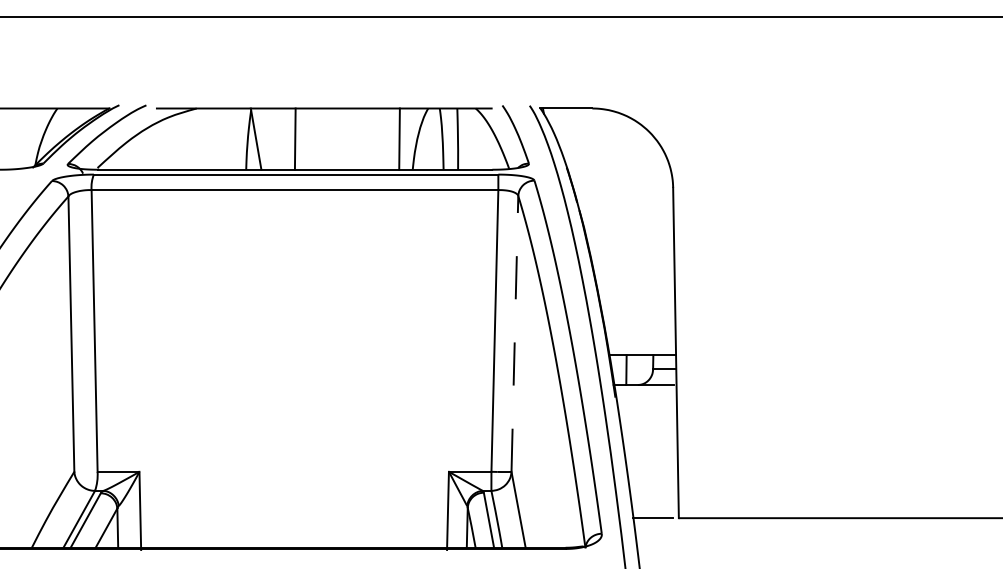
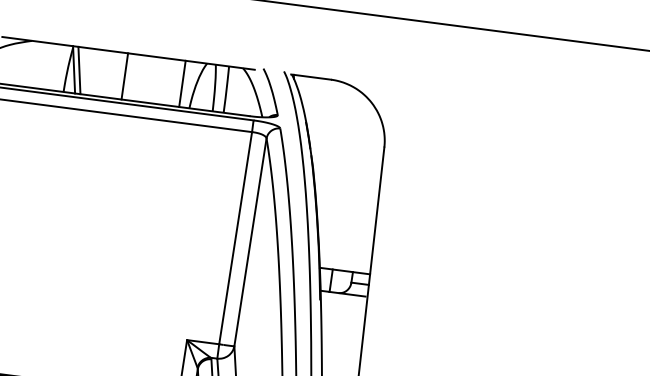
line: (262, 138) -> (78, 69), added
line: (294, 138) -> (124, 75), moved
line: (514, 333) -> (250, 242), dashed -> solid

